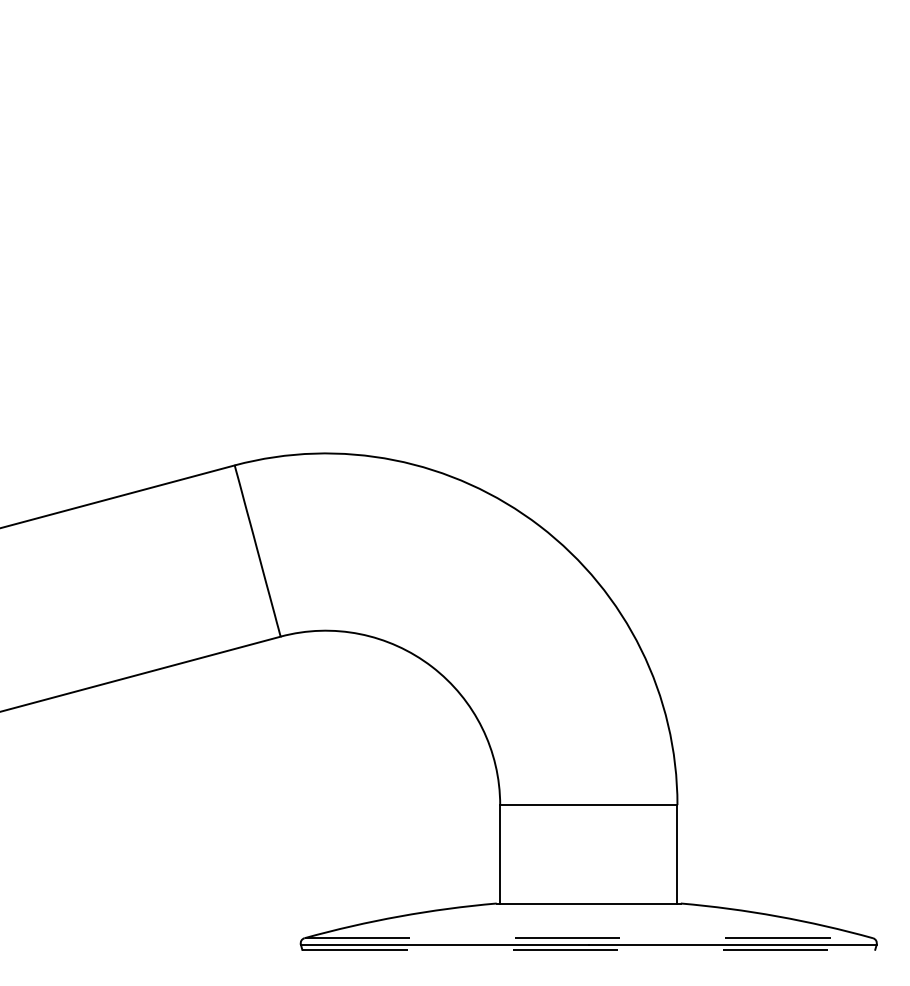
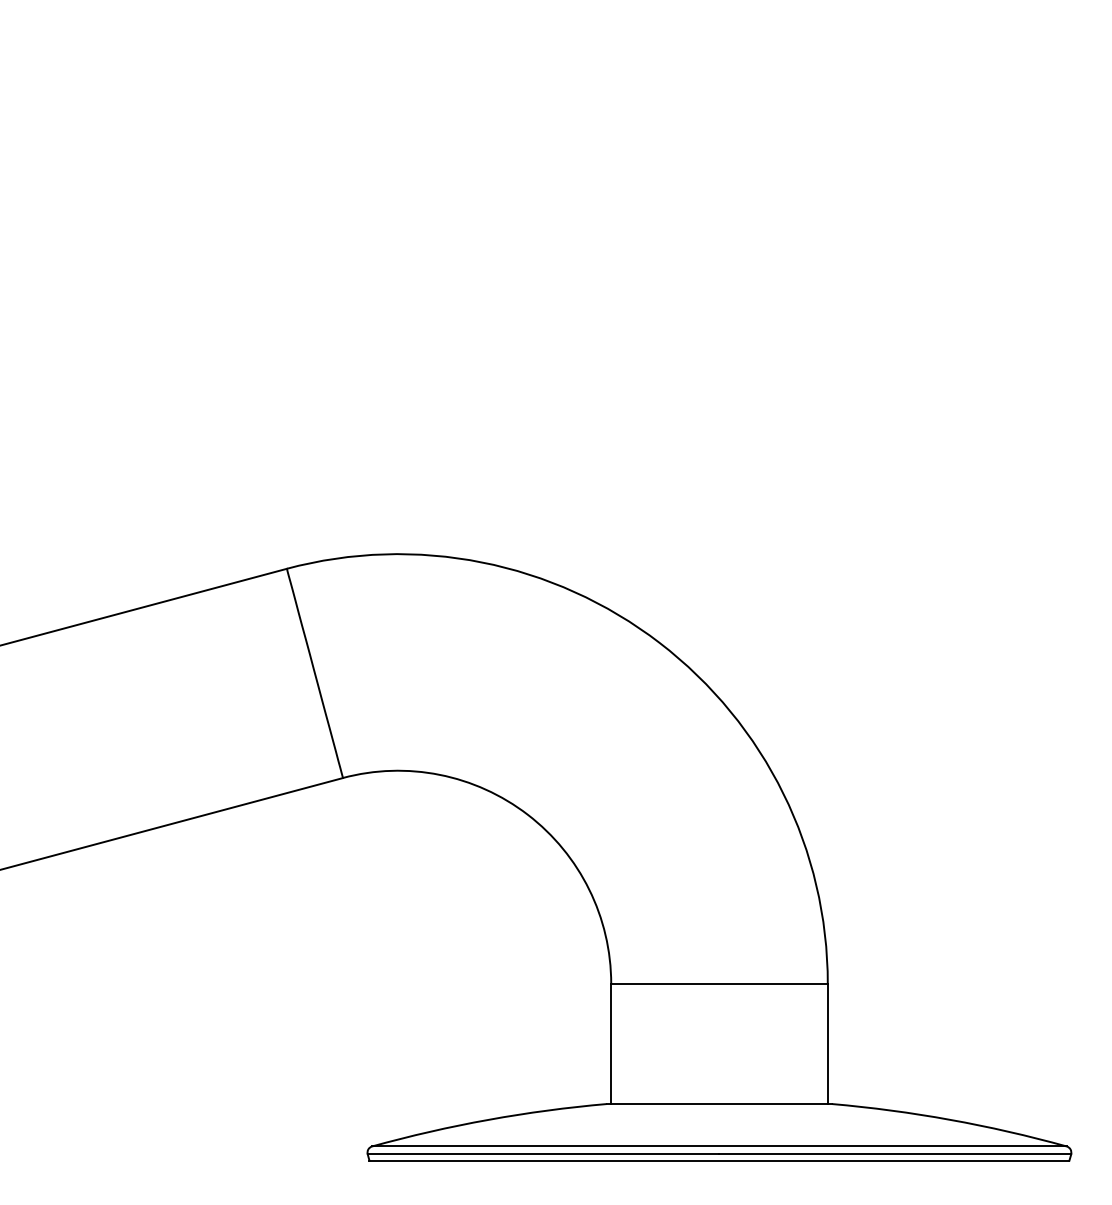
line: (589, 938) -> (720, 1146), dashed -> solid
line: (588, 949) -> (719, 1160), dashed -> solid

